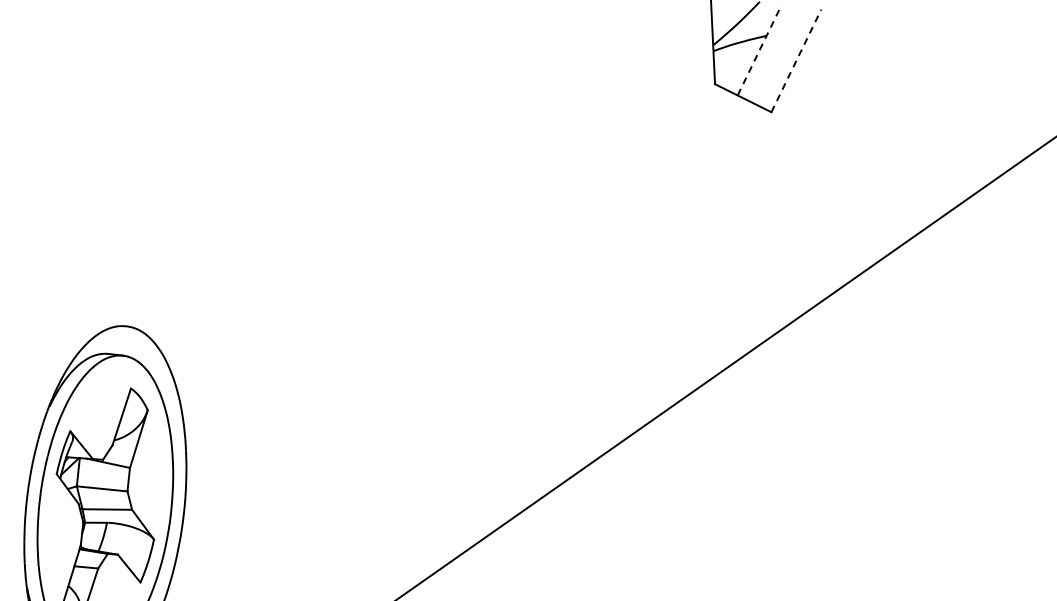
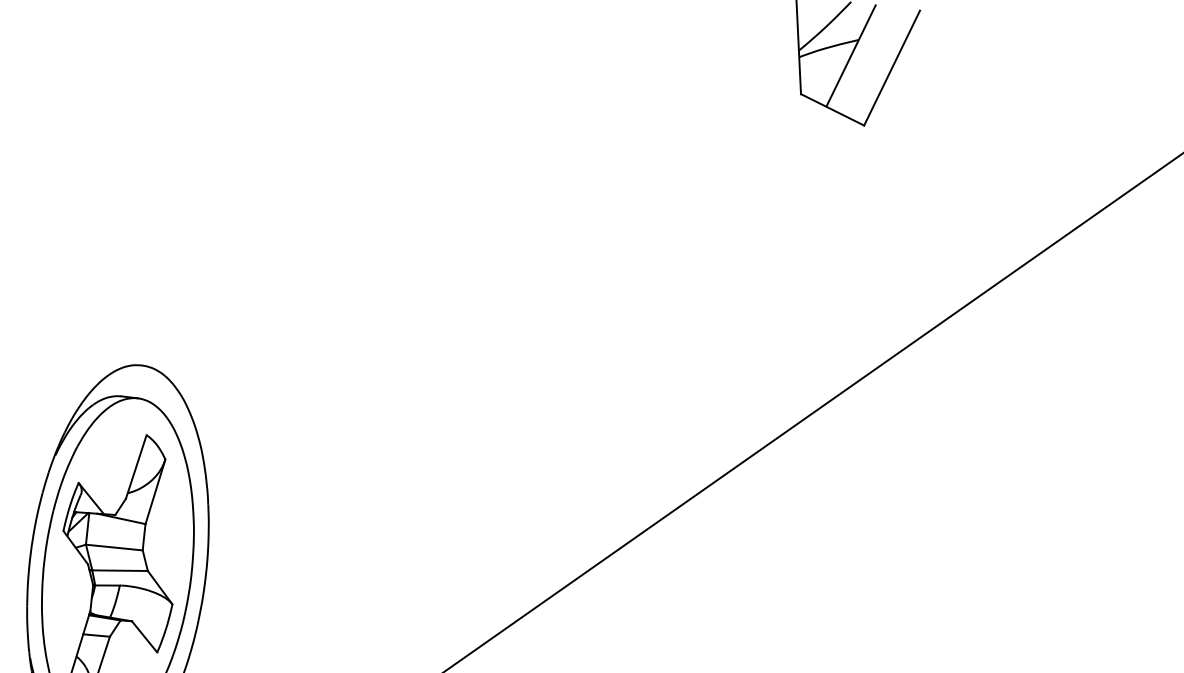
line: (759, 49) -> (850, 55), dashed -> solid
line: (796, 60) -> (892, 67), dashed -> solid

